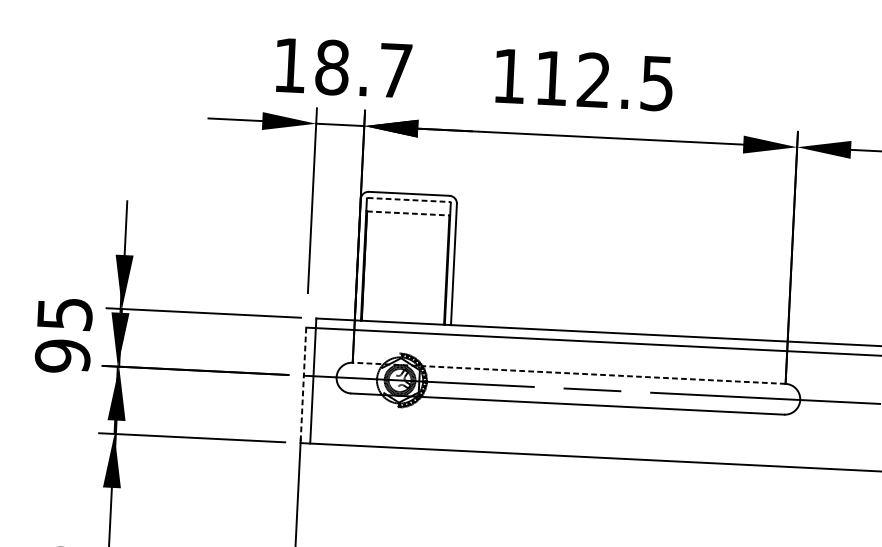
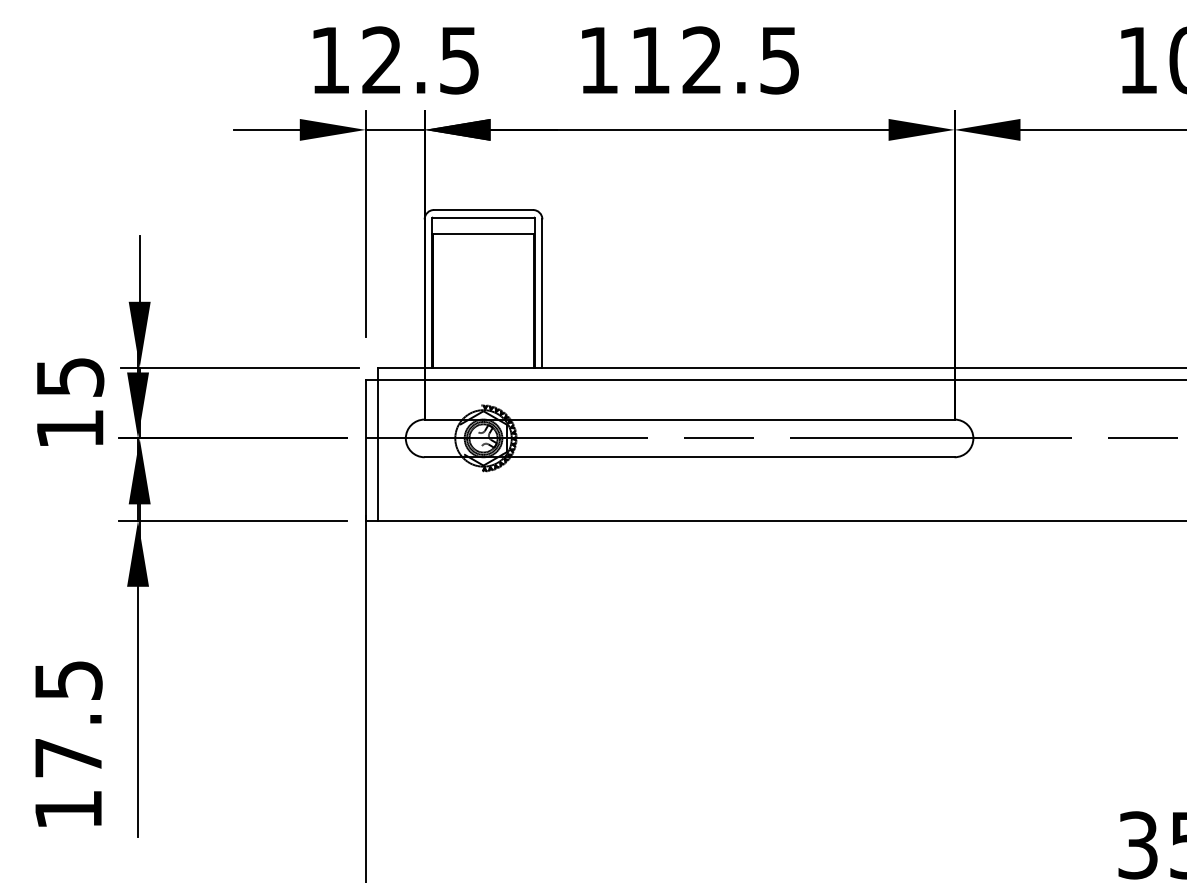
text: (363, 69) -> (420, 60), 18.7 -> 12.5
line: (409, 200) -> (484, 217), dashed -> solid
line: (409, 213) -> (484, 234), dashed -> solid
text: (63, 355) -> (70, 428), 95 -> 15
line: (569, 373) -> (689, 419), dashed -> solid
line: (303, 385) -> (365, 450), dashed -> solid

